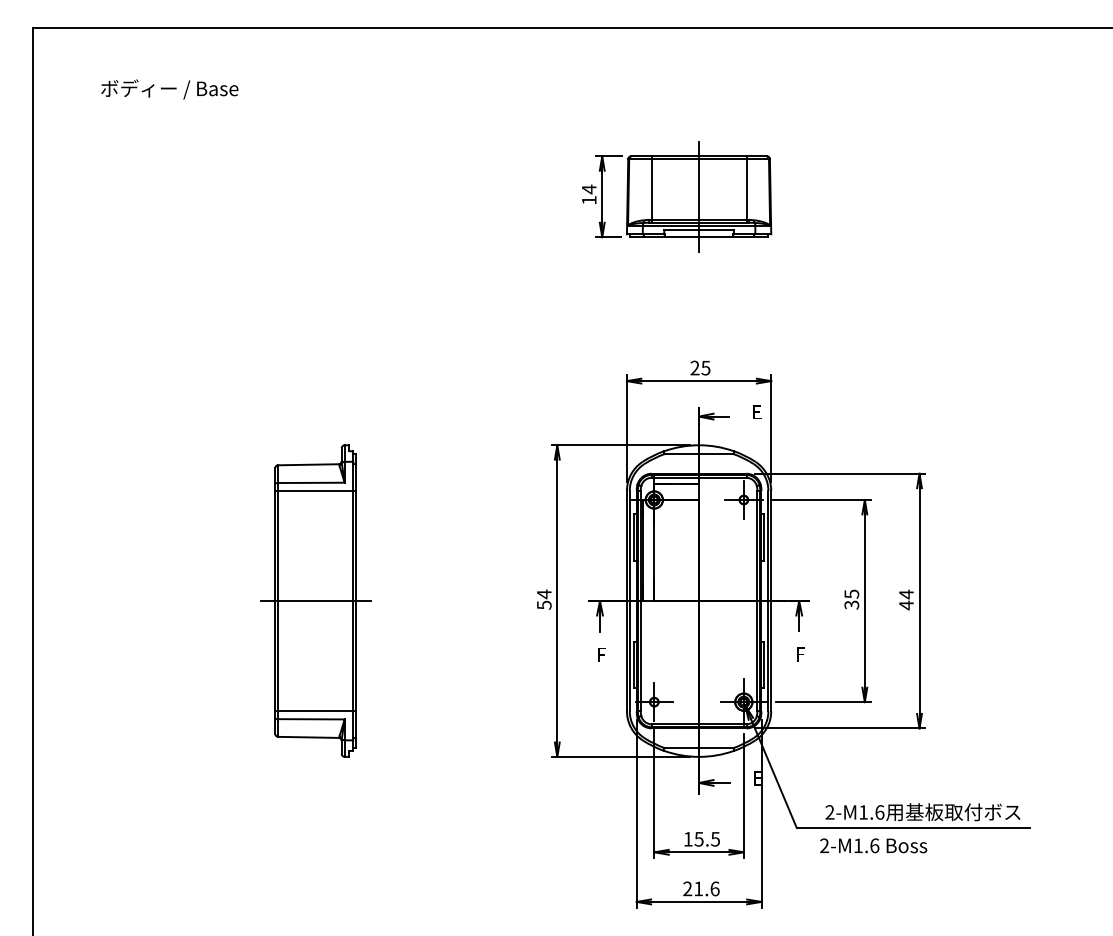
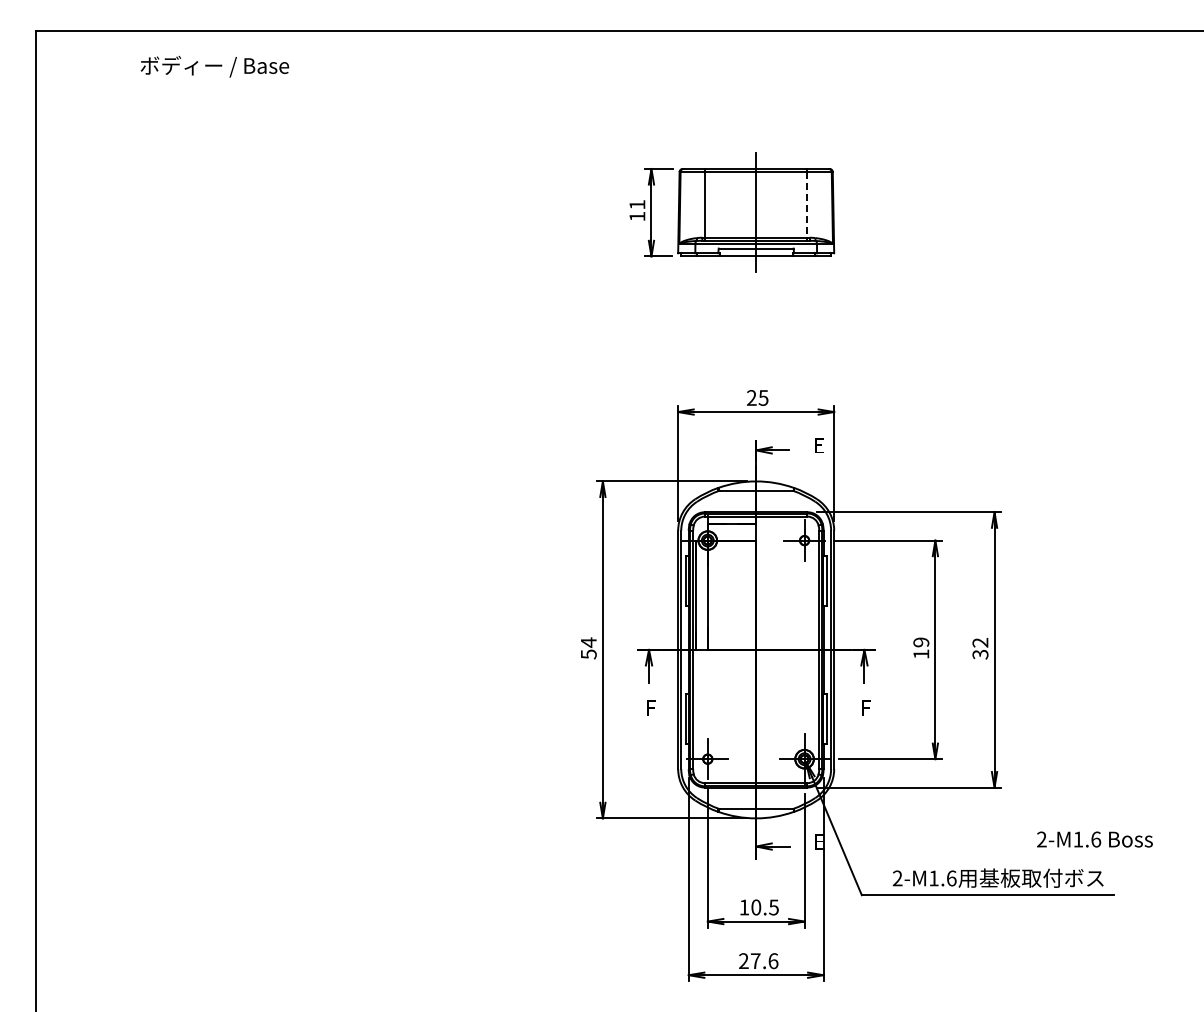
text: (169, 89) -> (214, 66), moved
text: (589, 189) -> (637, 204), 14 -> 11
line: (746, 189) -> (807, 204), solid -> dashed
text: (851, 599) -> (921, 648), 35 -> 19
text: (906, 599) -> (980, 648), 44 -> 32
part: (315, 600) -> (341, 649), removed
text: (699, 839) -> (756, 907), 15.5 -> 10.5
text: (873, 845) -> (1094, 839), moved
text: (698, 888) -> (755, 960), 21.6 -> 27.6

